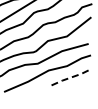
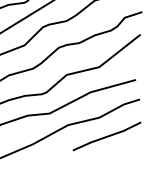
line: (72, 77) -> (108, 137), dashed -> solid

